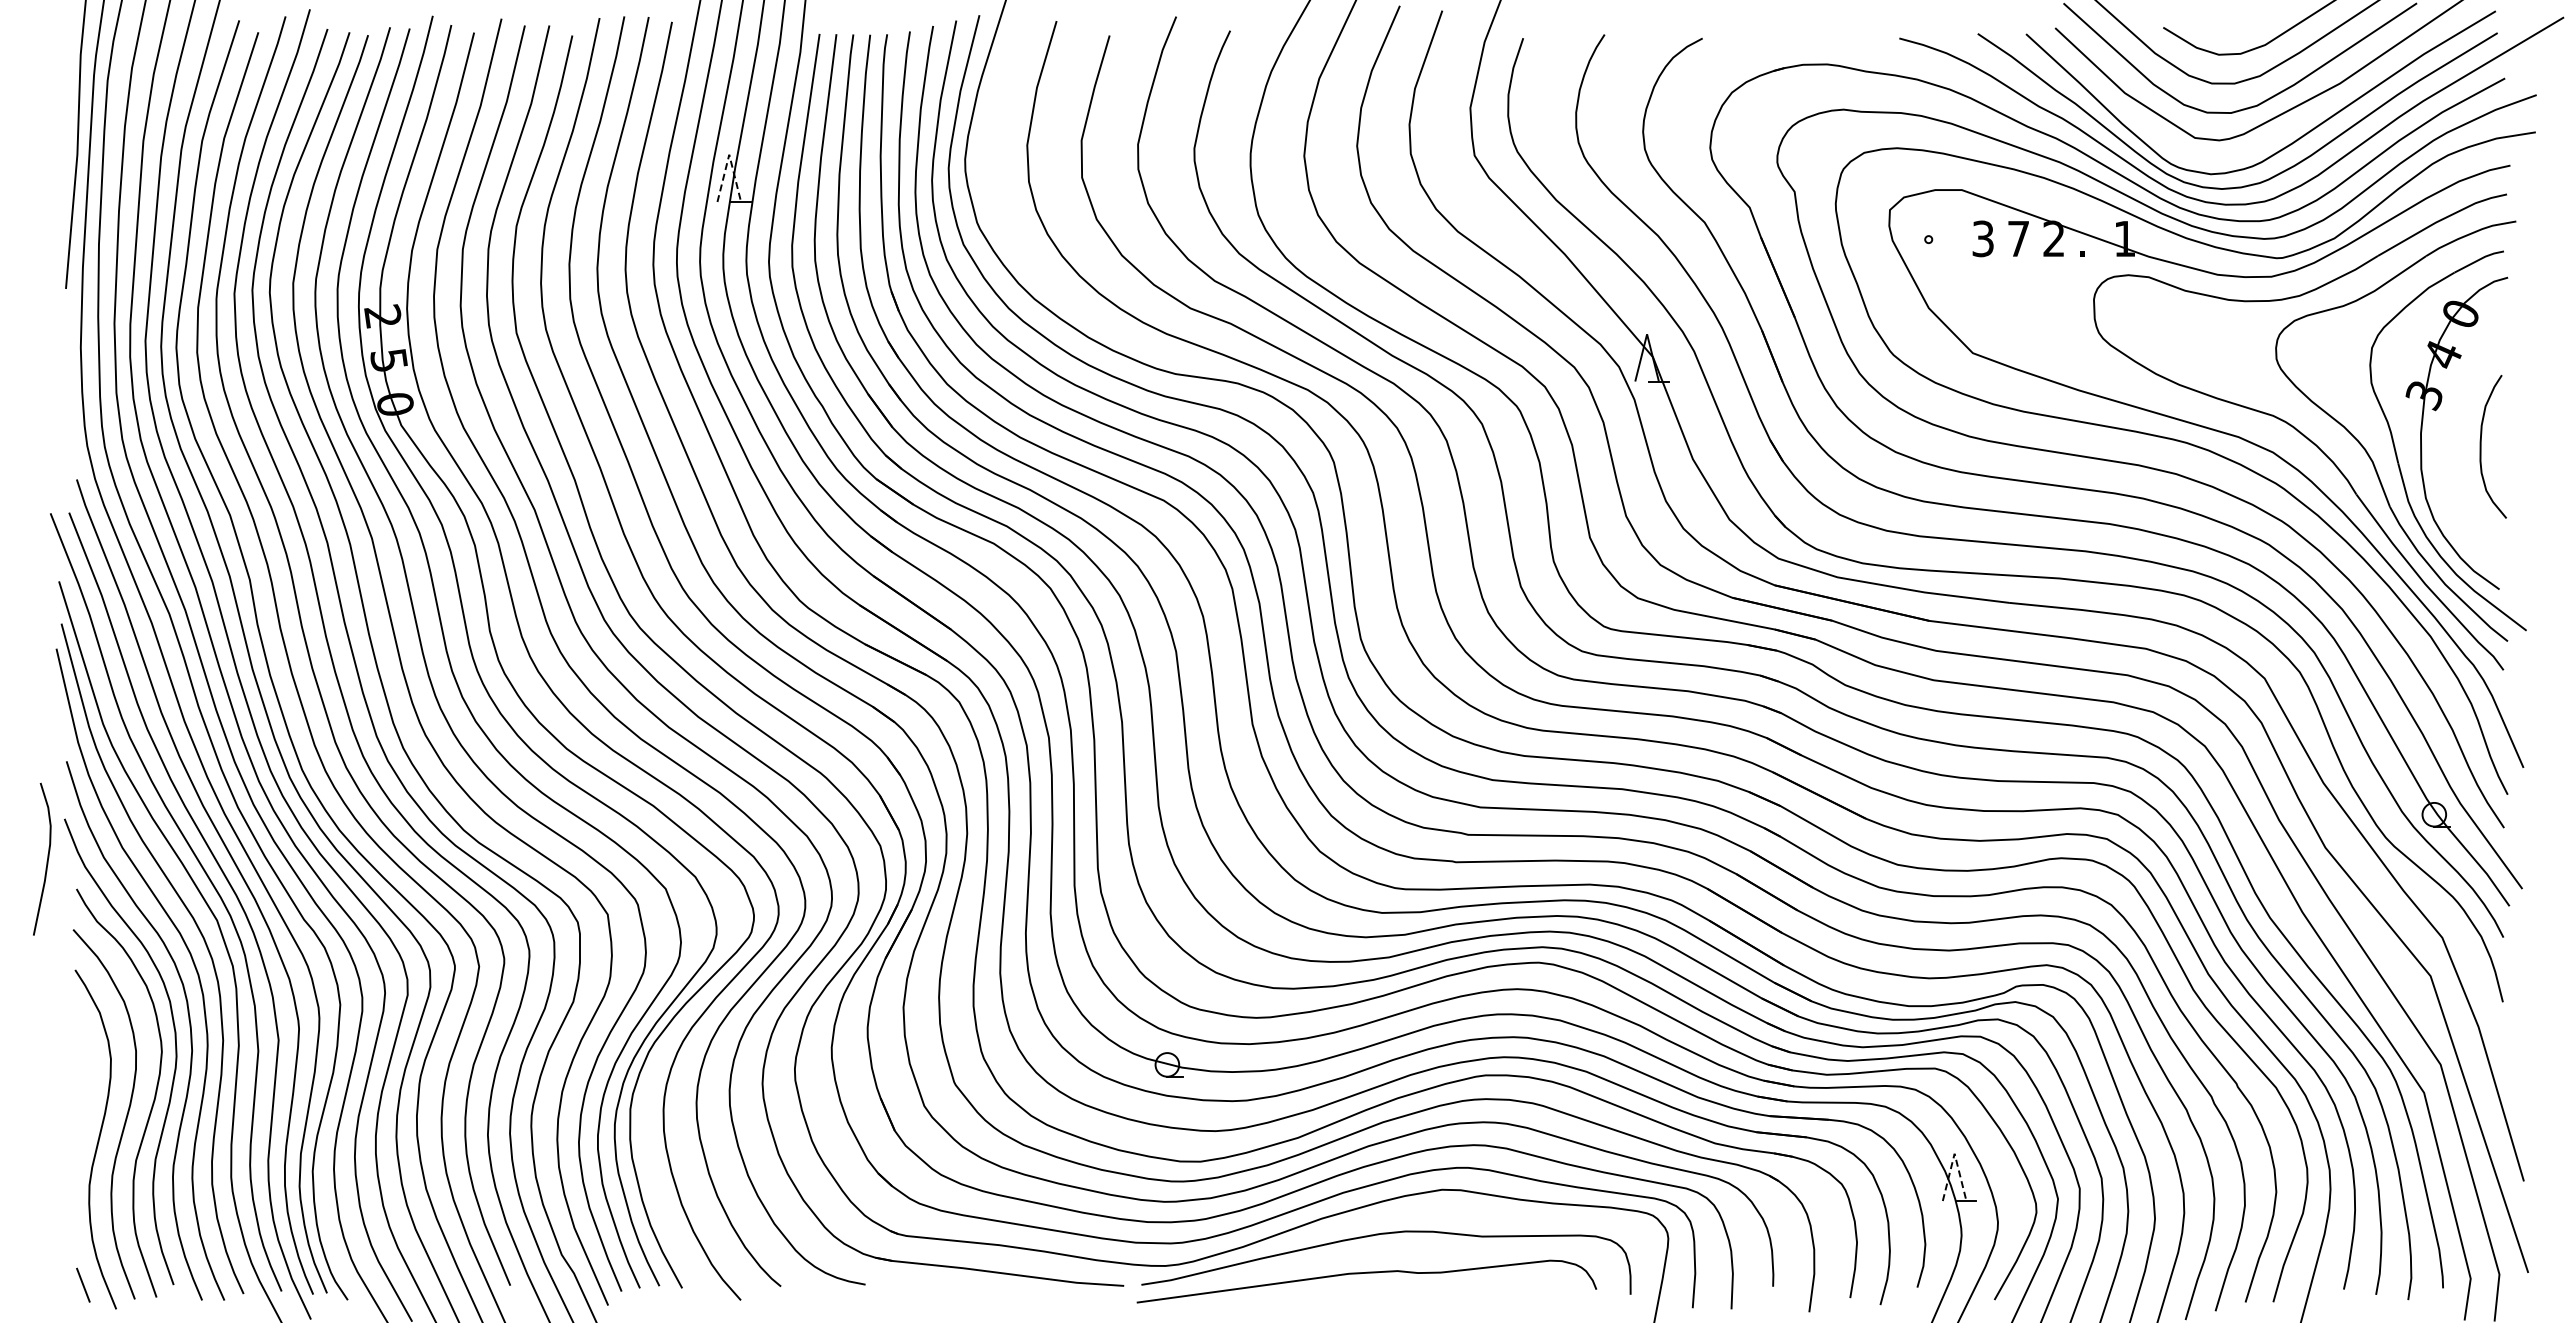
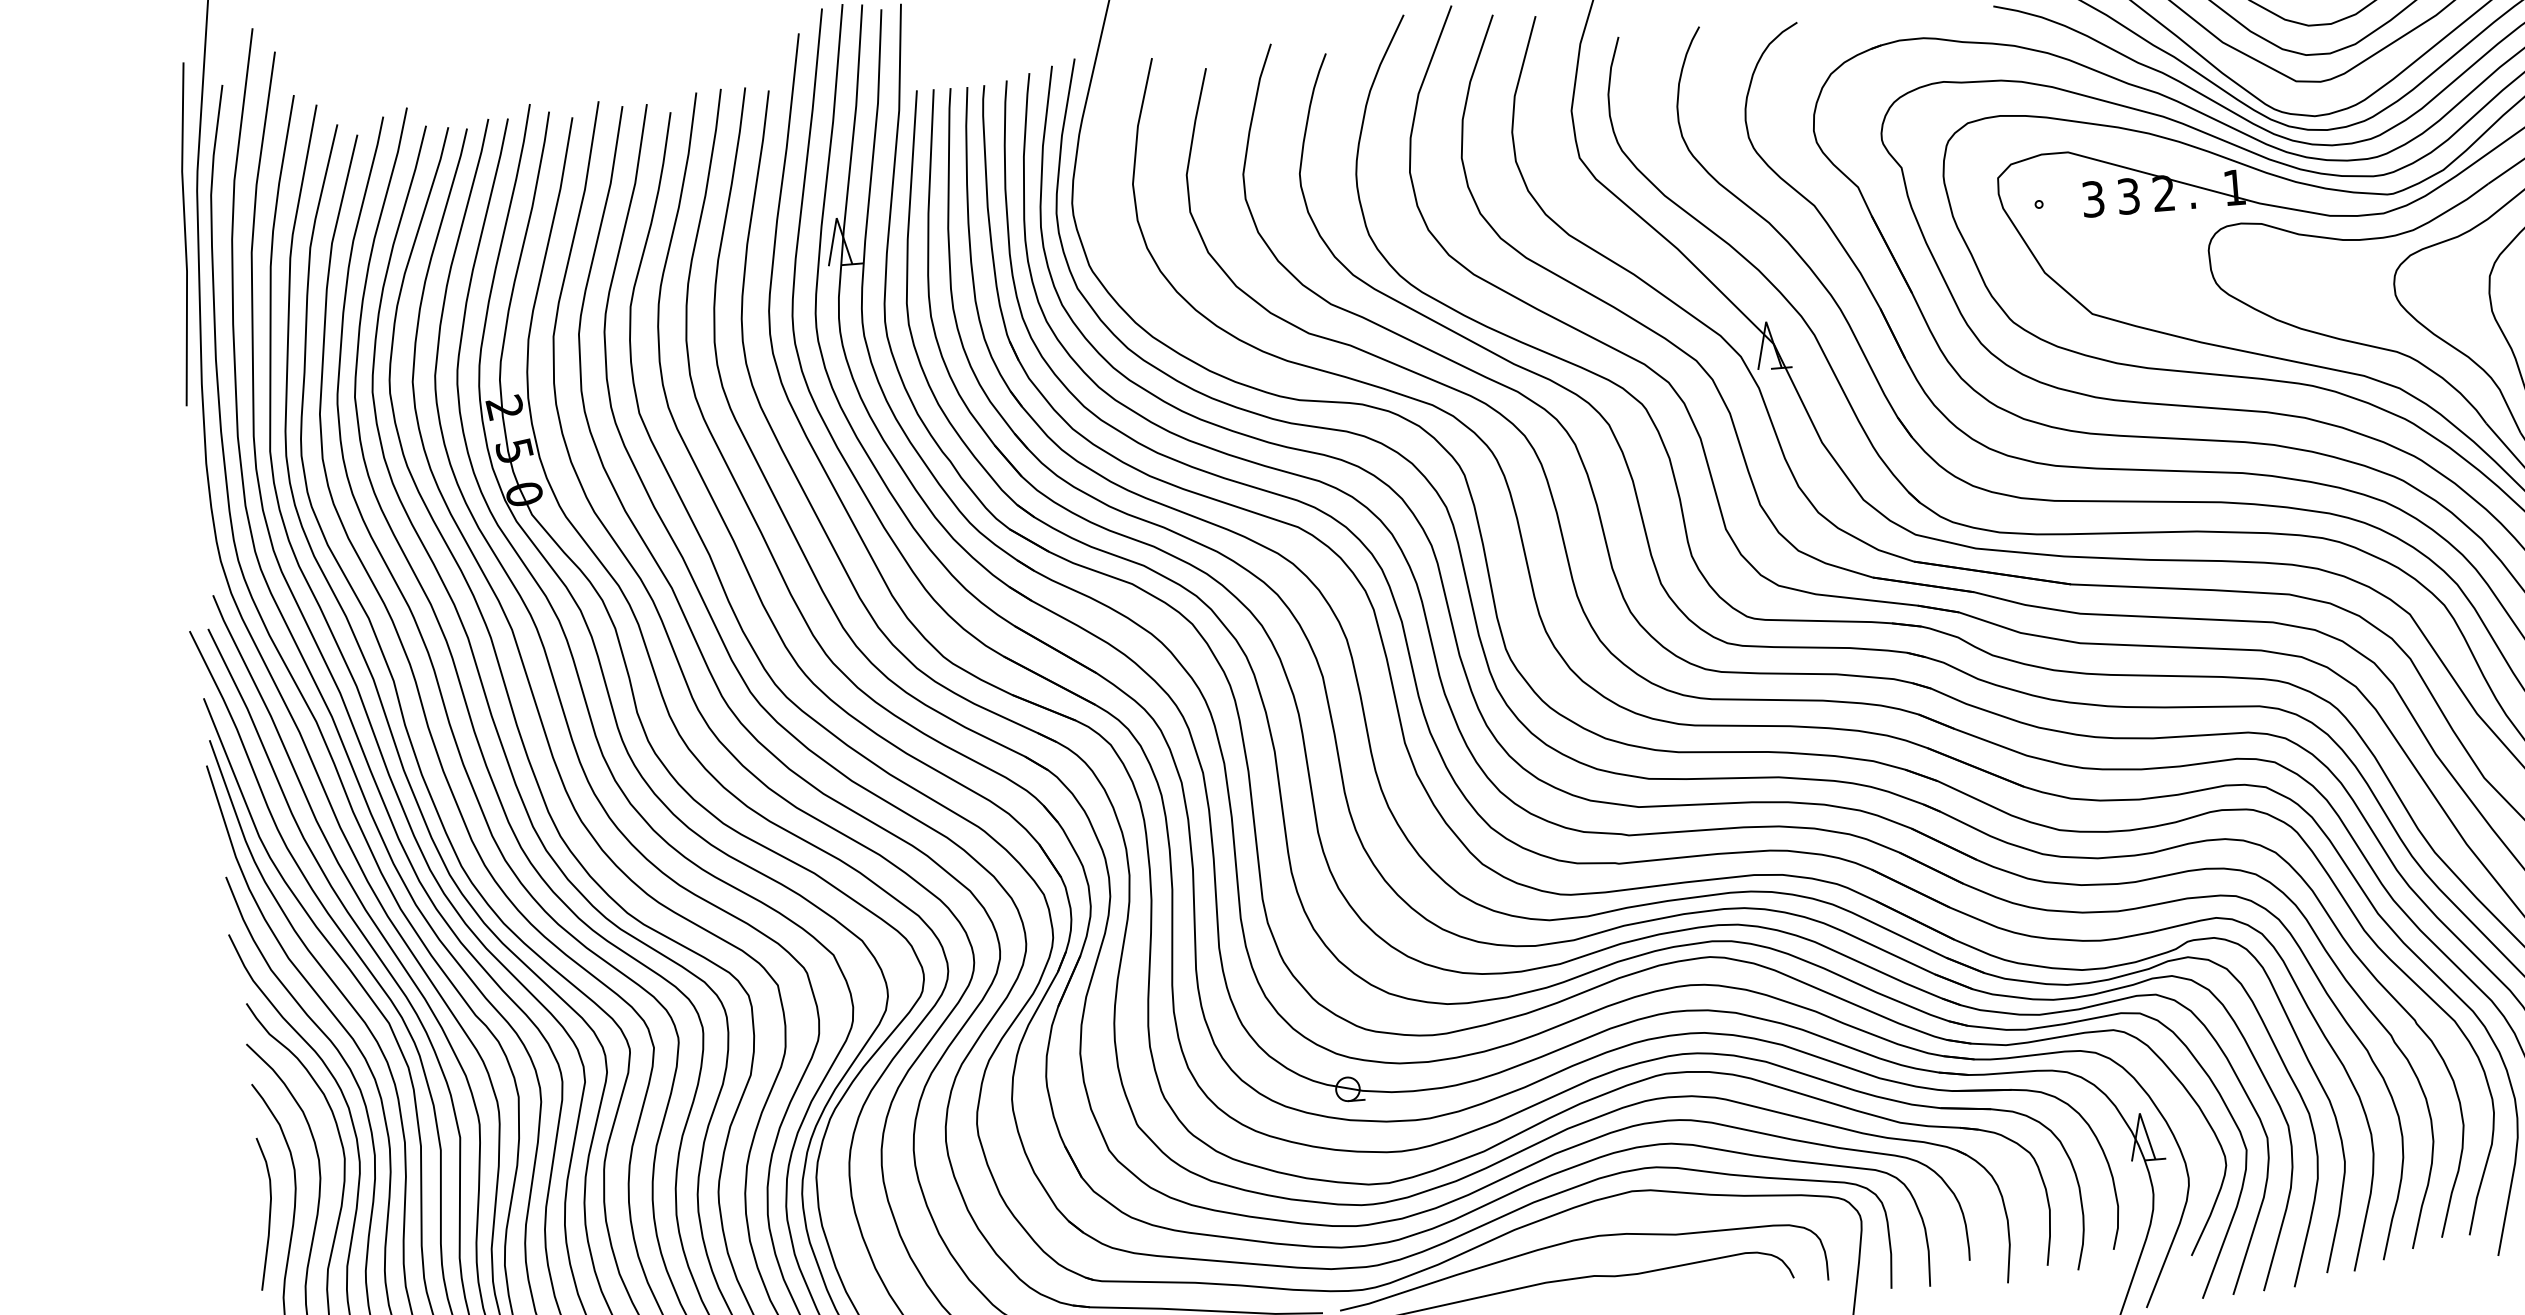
line: (729, 154) -> (836, 217), dashed -> solid
text: (2018, 238) -> (2128, 195), 7 -> 3
curve: (47, 858) -> (269, 1212), moved
line: (1954, 1153) -> (2139, 1113), dashed -> solid

